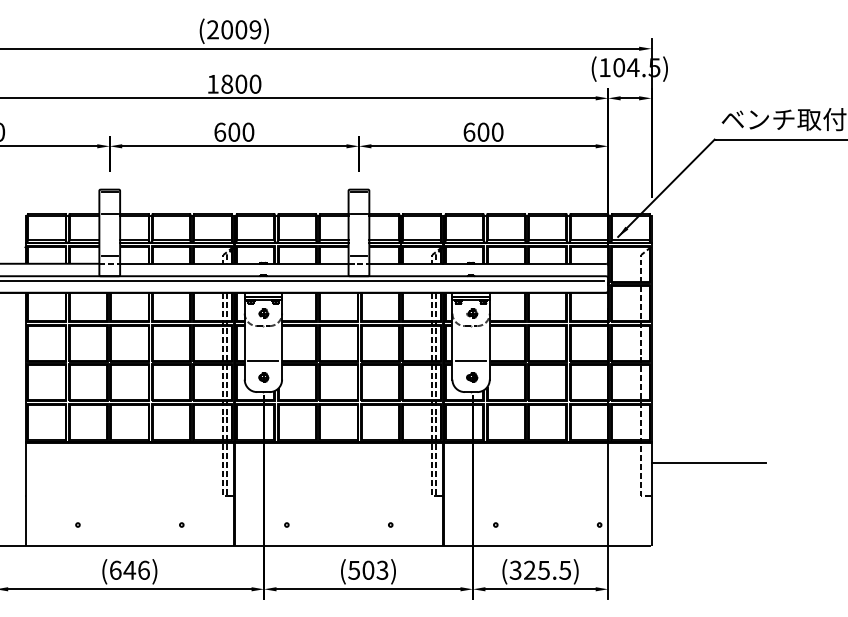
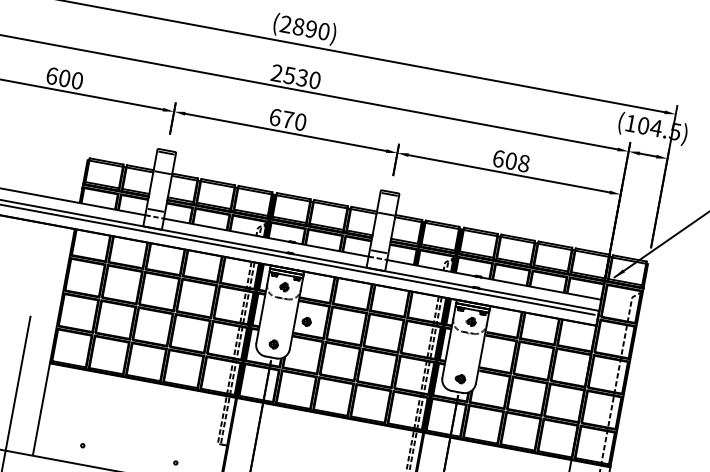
text: (241, 29) -> (311, 28), (2009) -> (2890)
text: (227, 83) -> (290, 74), 1800 -> 2530
text: (234, 131) -> (288, 119), 600 -> 670
text: (497, 132) -> (523, 163), 600 -> 608
part: (294, 346) -> (306, 321), added
line: (263, 360) -> (276, 329), removed
line: (471, 360) -> (462, 363), removed

